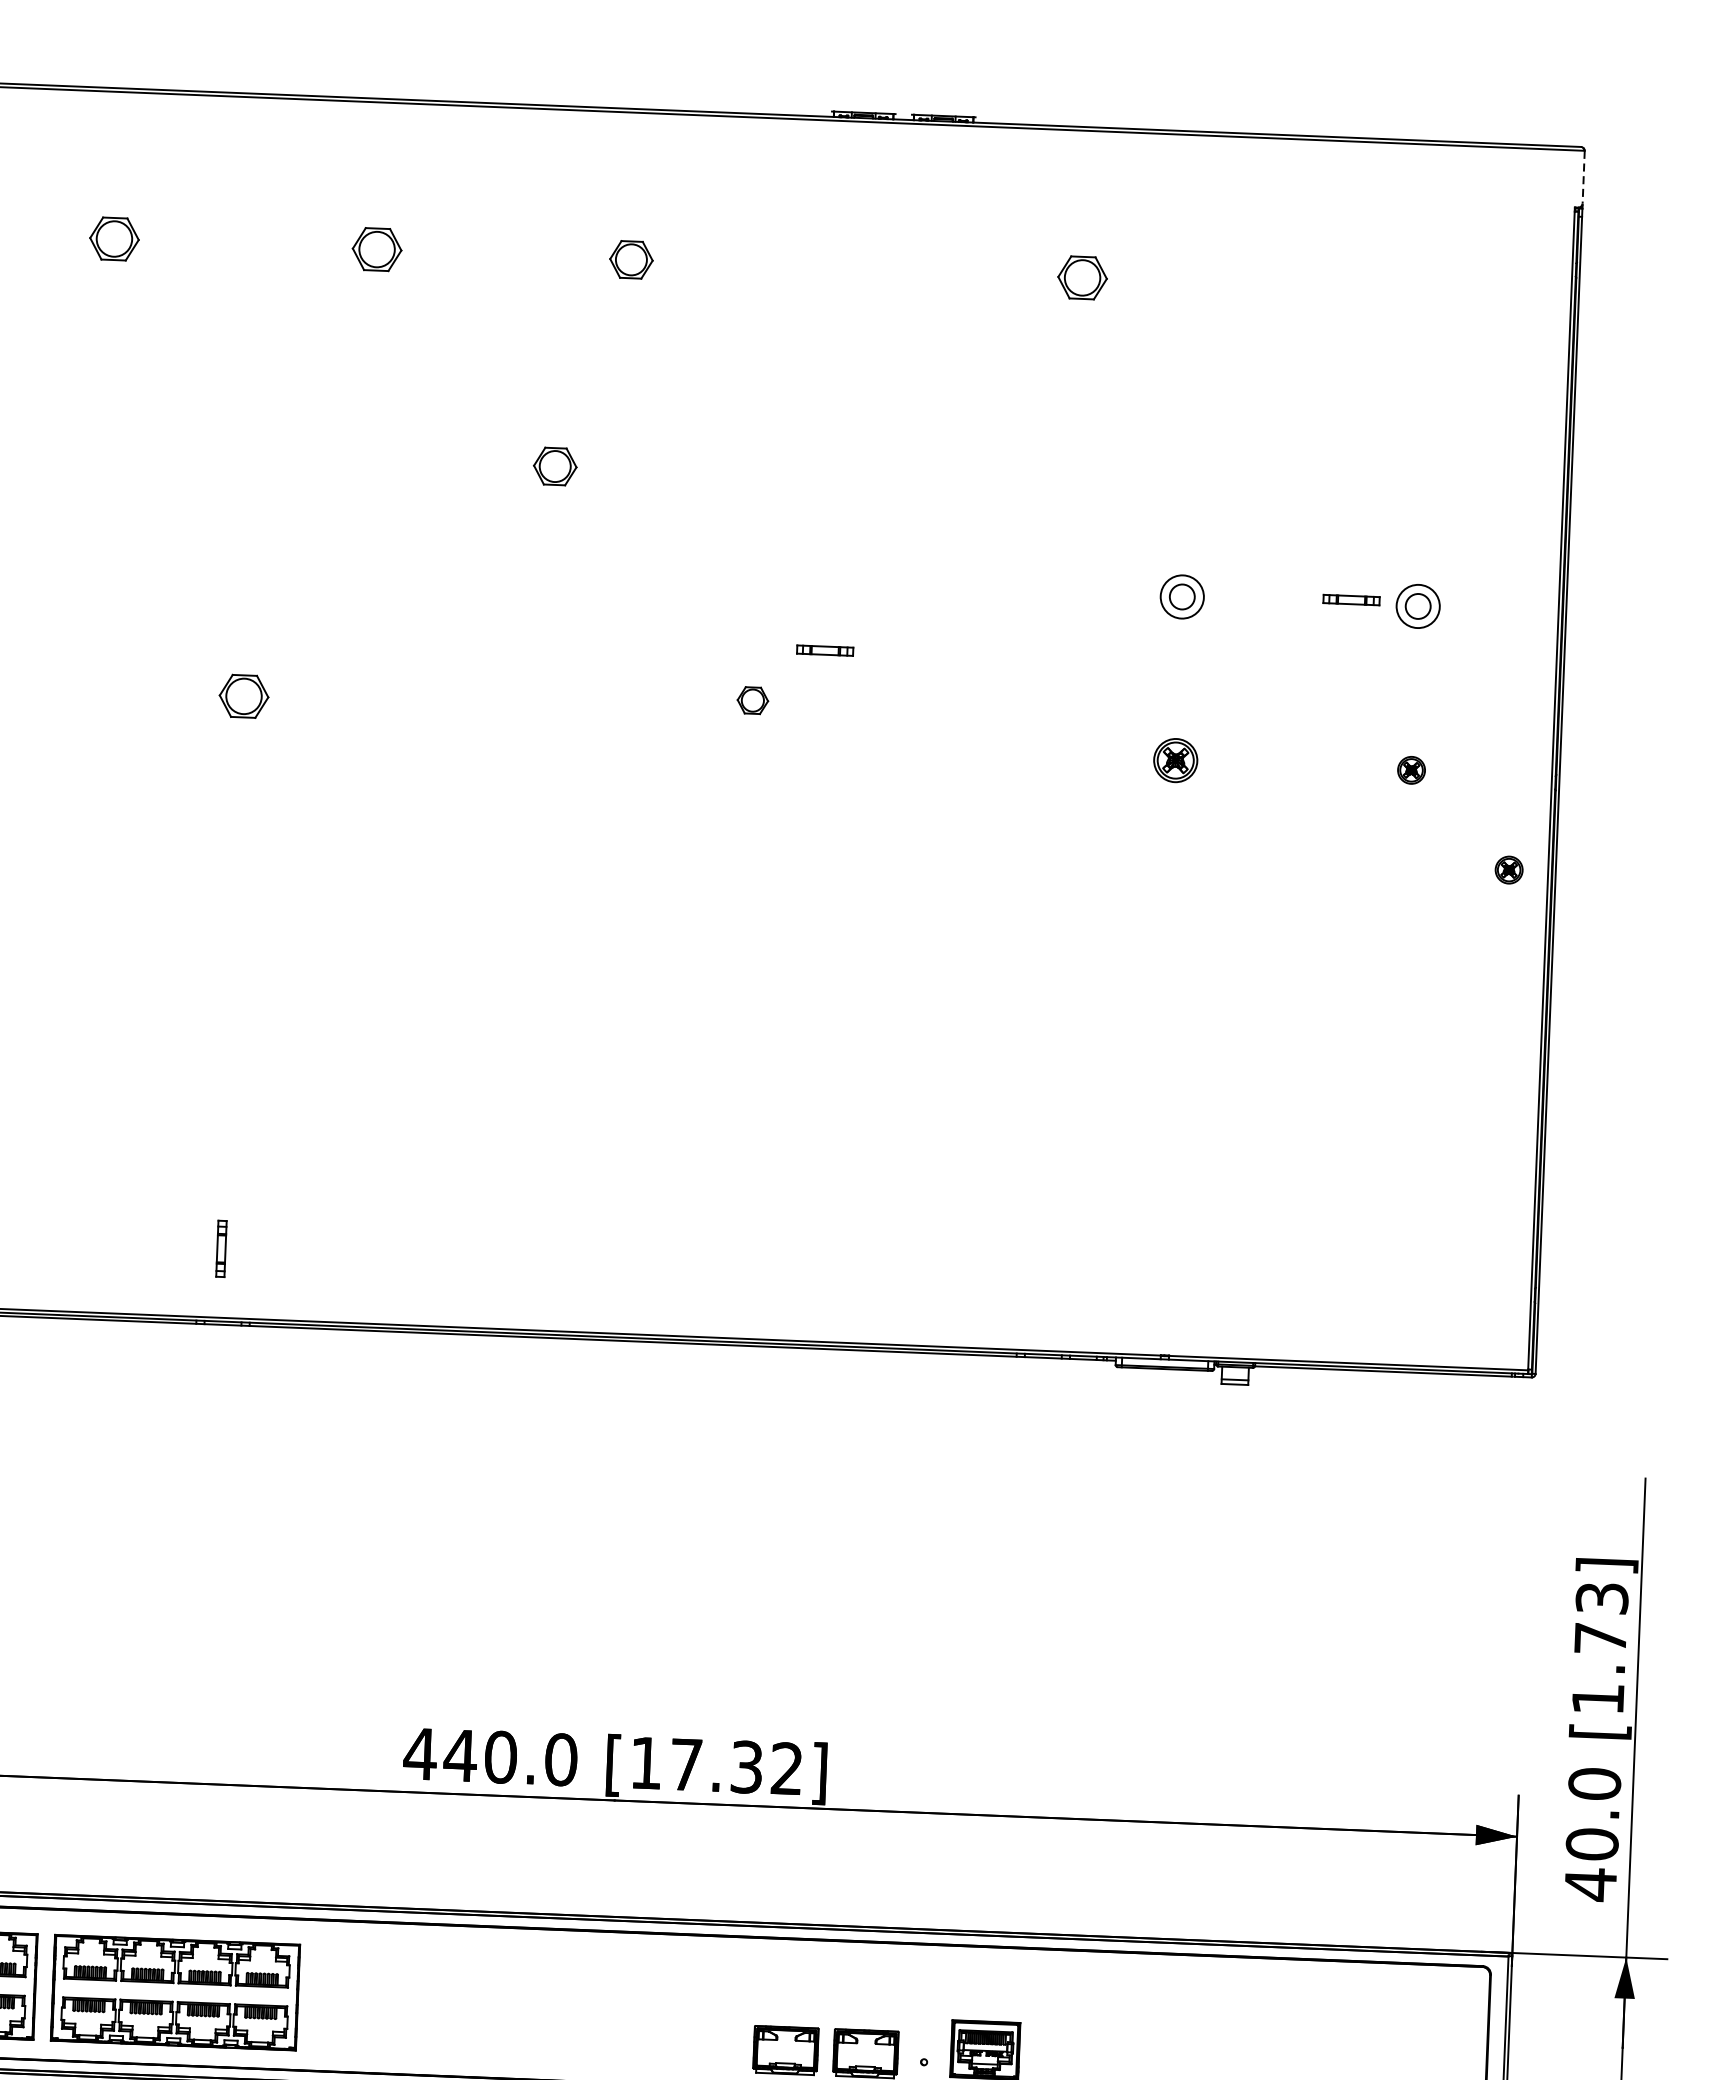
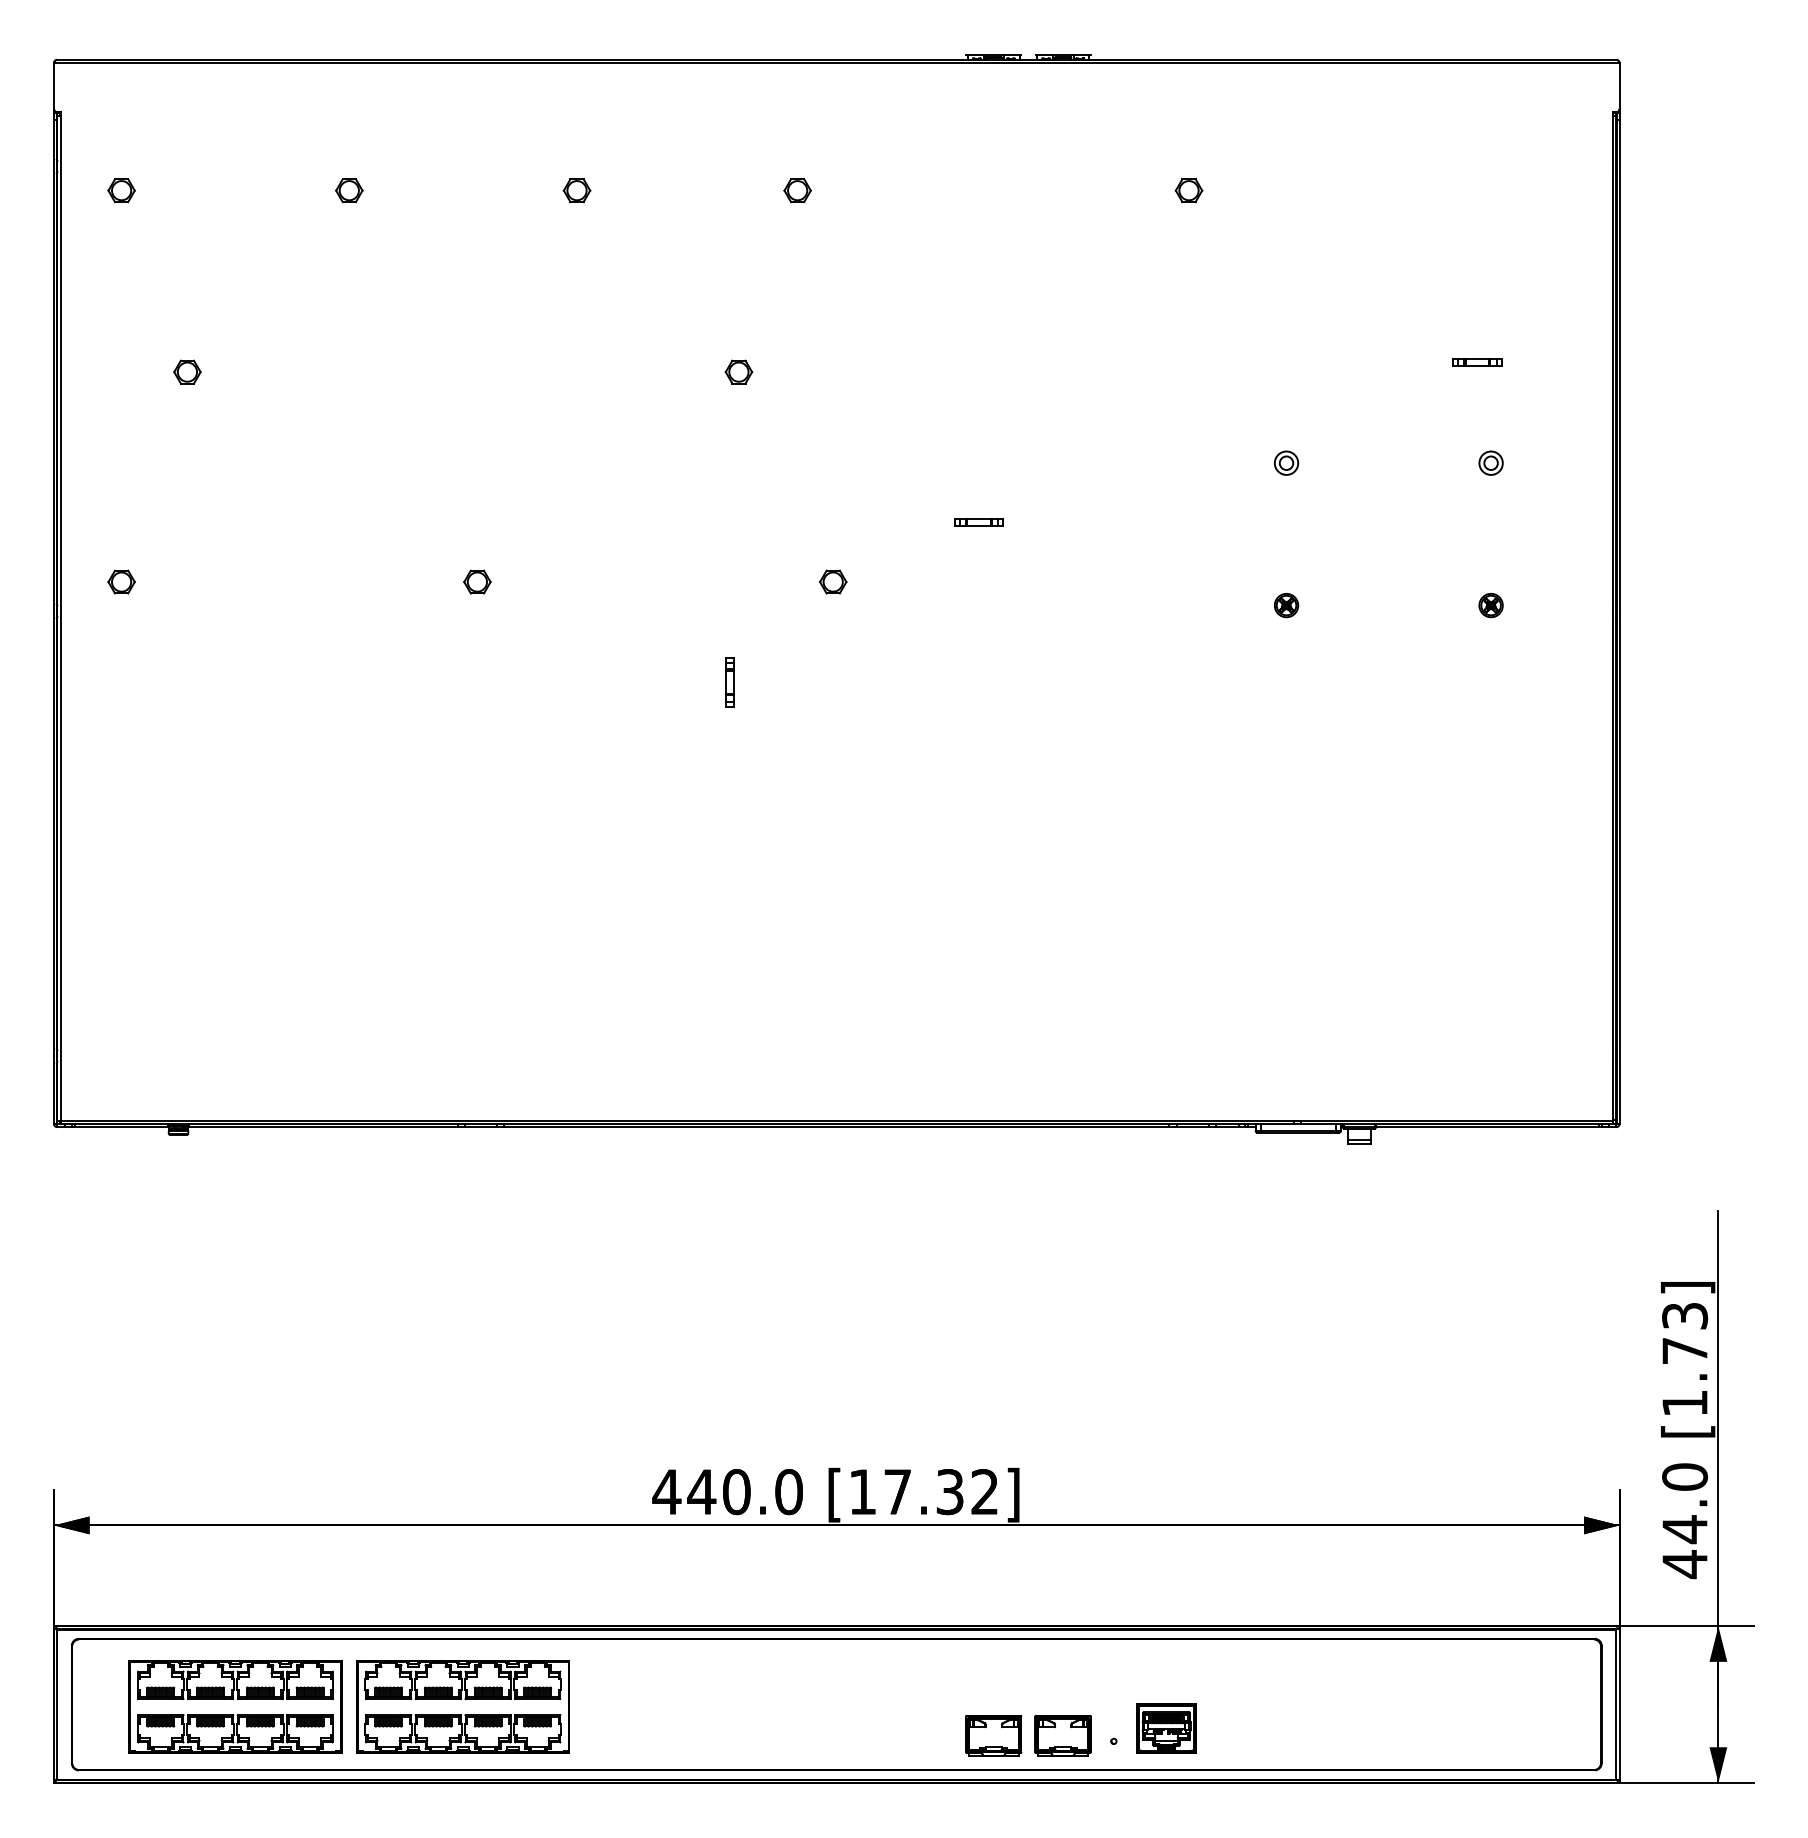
line: (1583, 176) -> (1619, 85), dashed -> solid
part: (114, 239) -> (349, 190), size x0.62
part: (376, 249) -> (576, 190), size x0.62
part: (631, 259) -> (797, 190), size x0.71
part: (1081, 277) -> (1188, 190), size x0.62
part: (554, 465) -> (738, 371), size x0.71
part: (1182, 595) -> (1286, 462), size x0.62
part: (1351, 600) -> (1477, 362), moved
part: (1417, 605) -> (1490, 462), size x0.62
part: (244, 695) -> (477, 581), size x0.62
part: (753, 699) -> (833, 581), moved
part: (1175, 760) -> (1286, 605), size x0.62
part: (1508, 870) -> (1578, 688), removed
part: (220, 1248) -> (729, 682), moved
text: (1592, 1844) -> (1685, 1529), 40.0 -> 44.0

